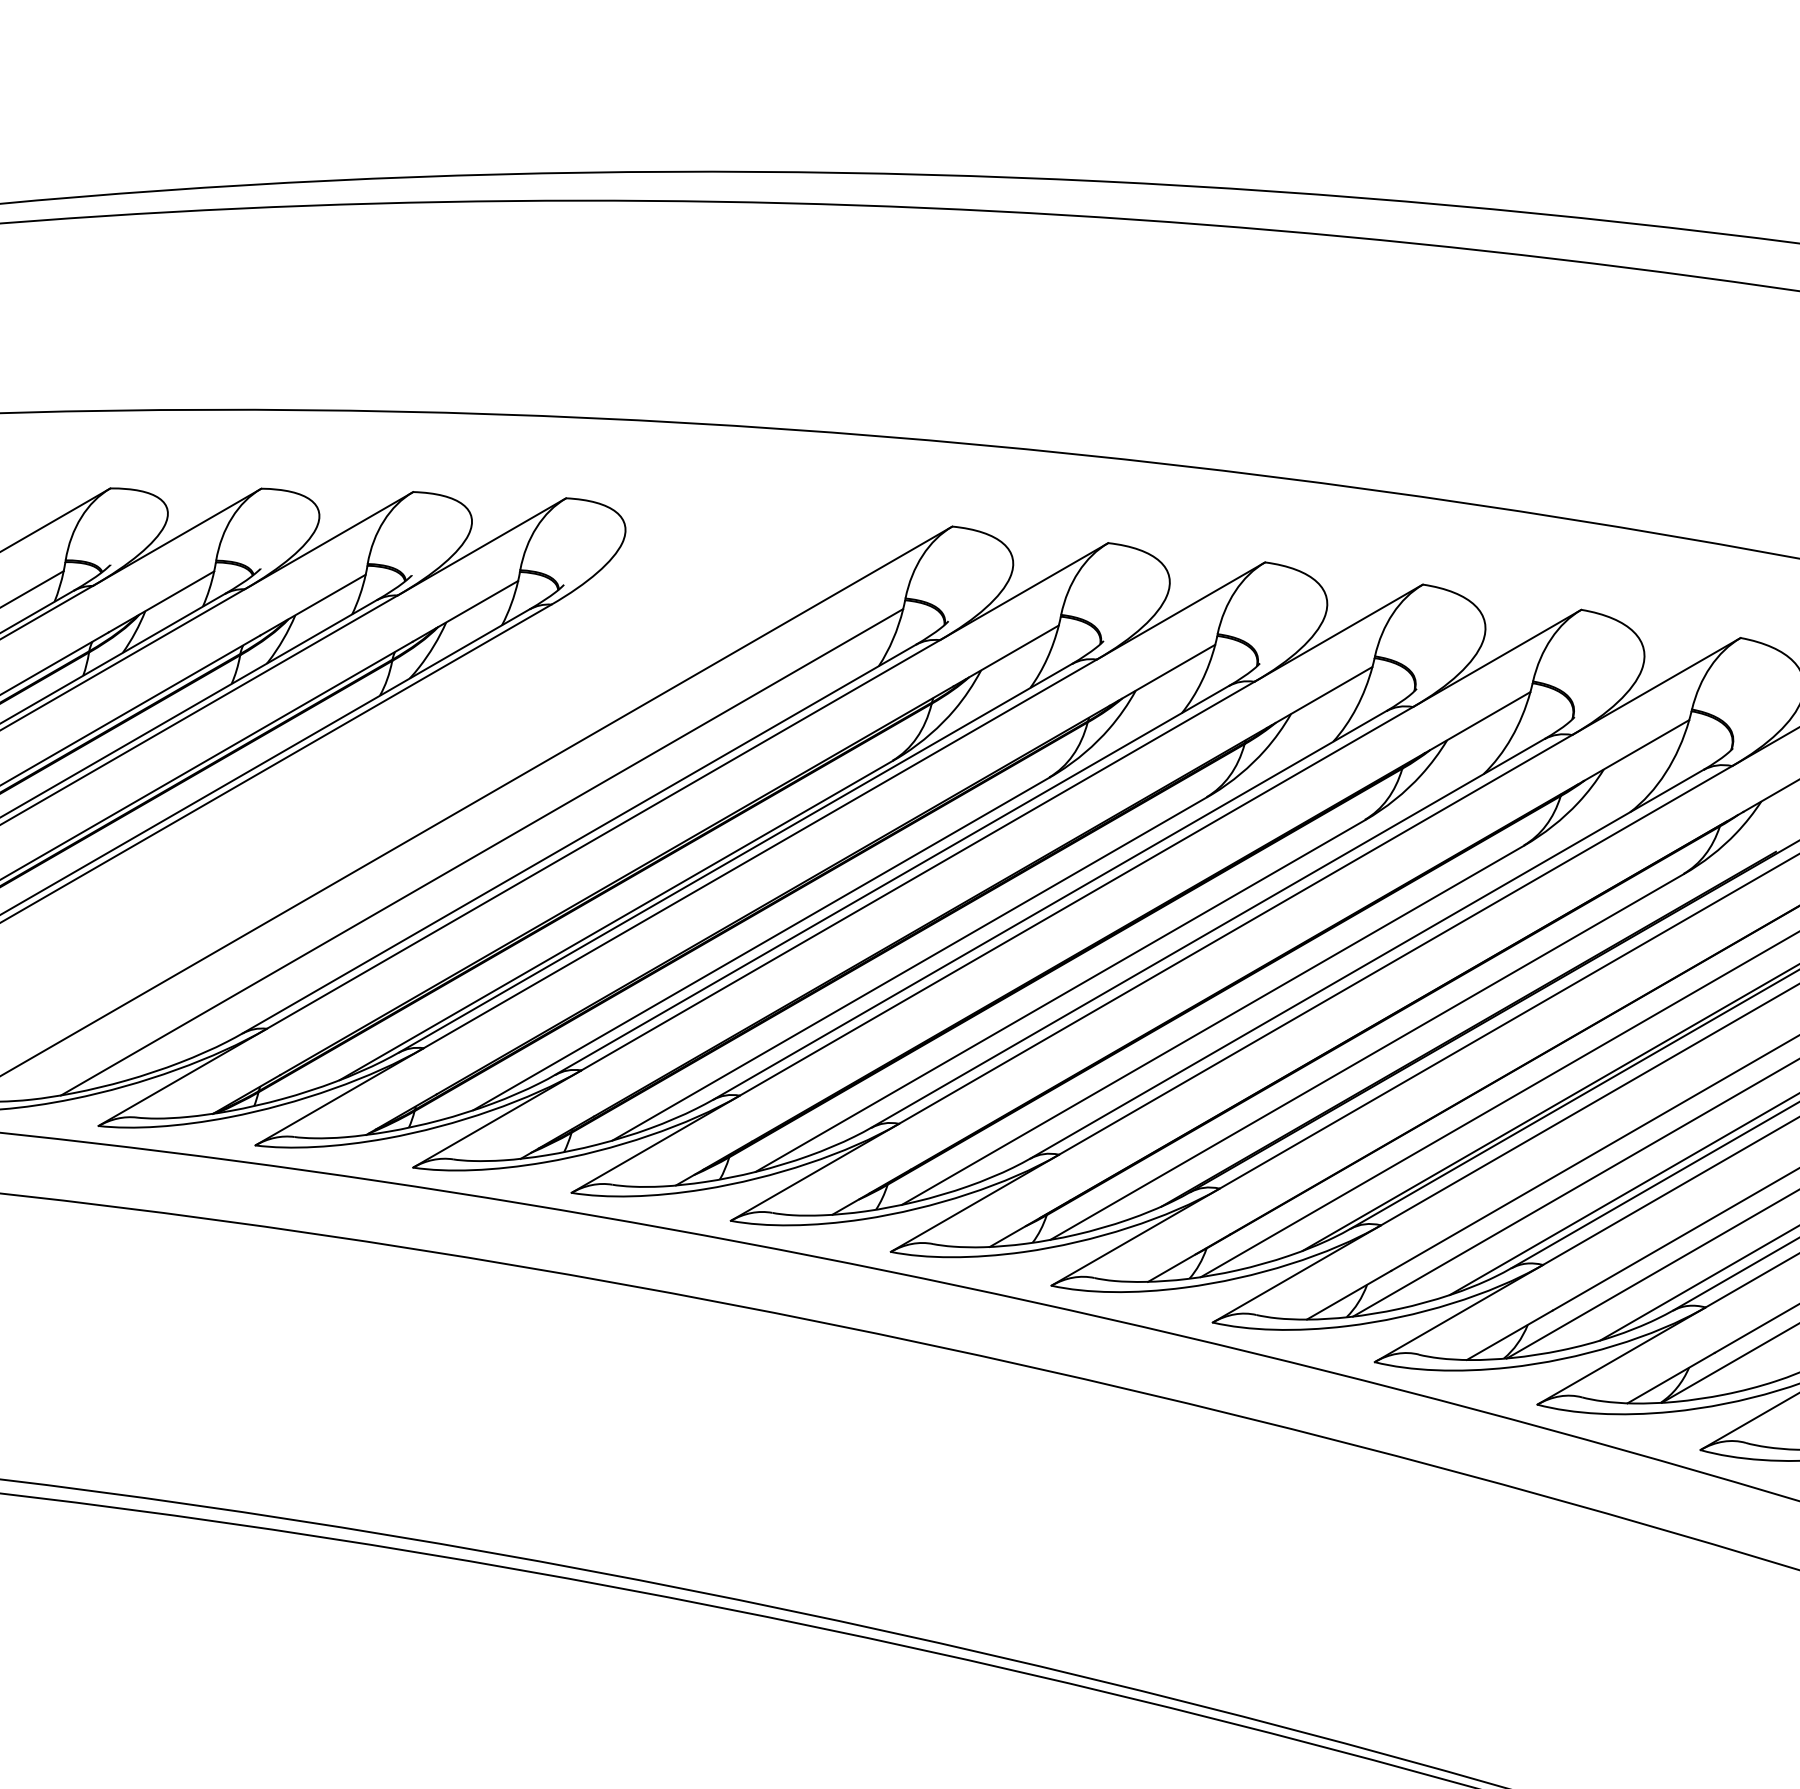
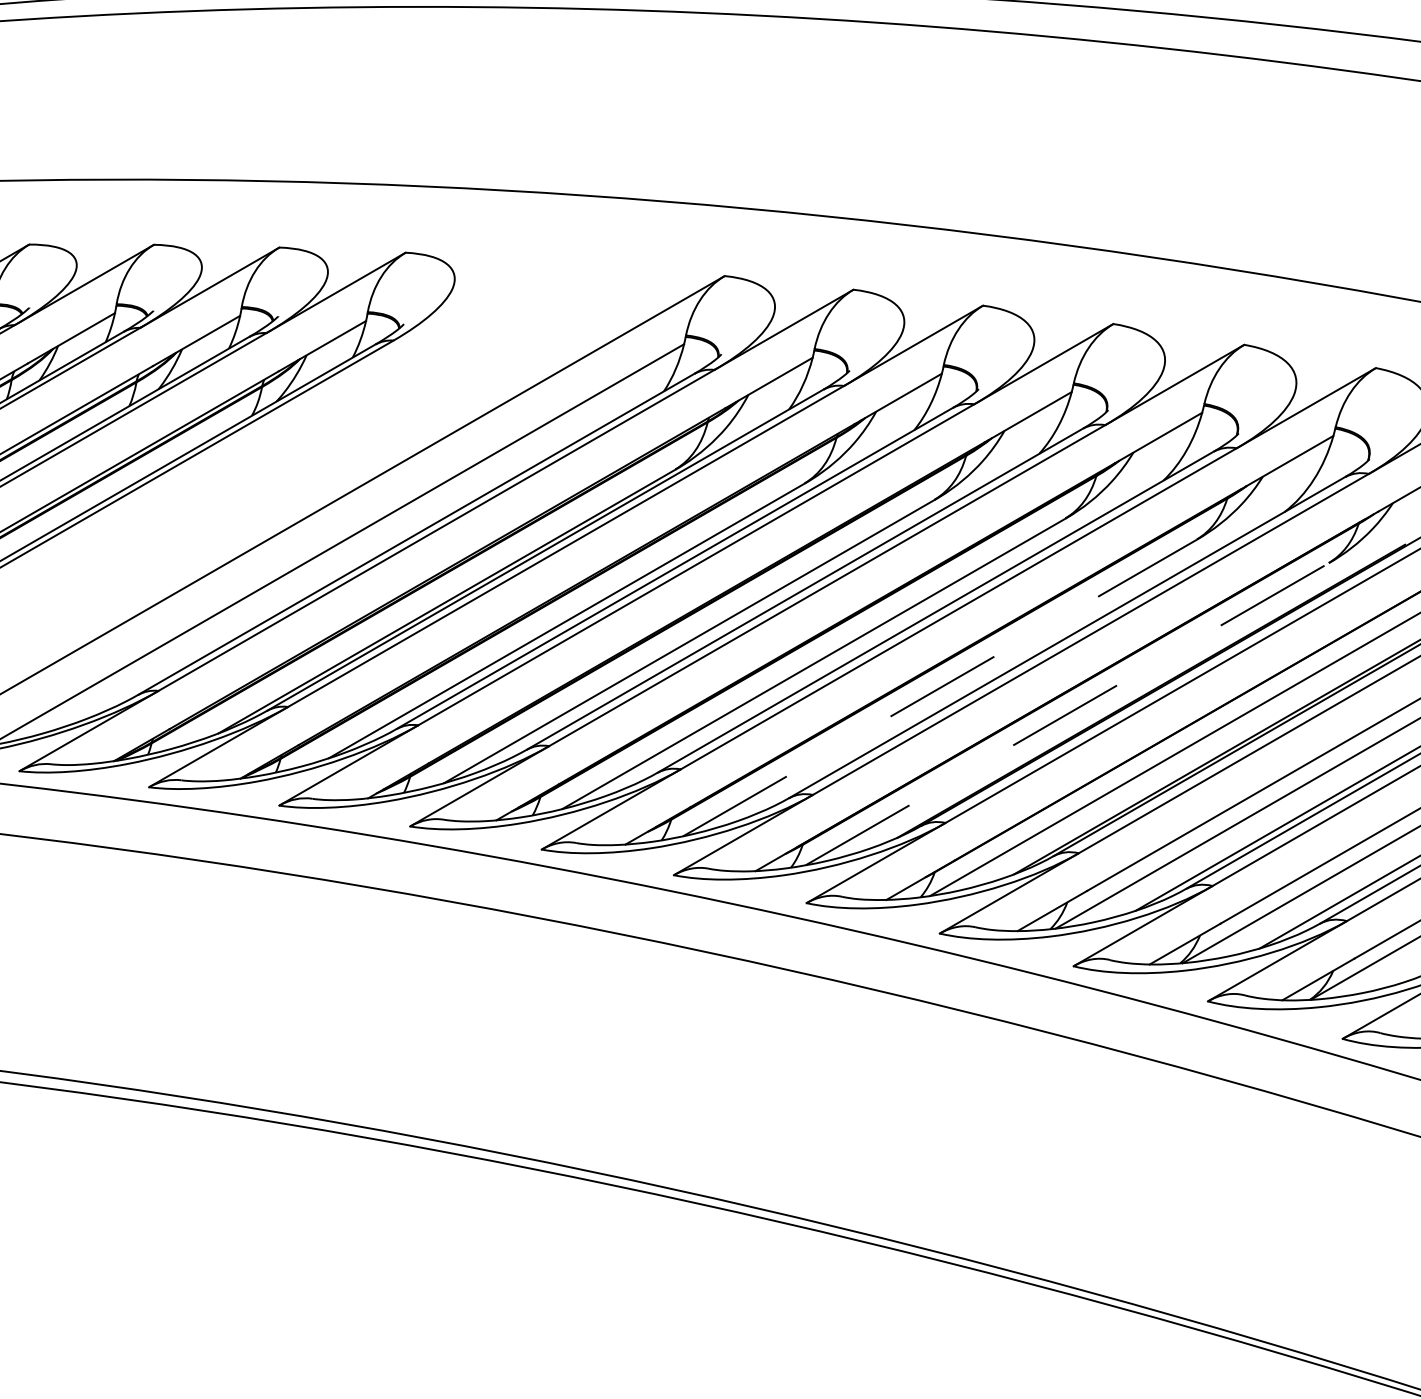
line: (1213, 1025) -> (940, 688), solid -> dashed
line: (1367, 1057) -> (1067, 714), solid -> dashed

